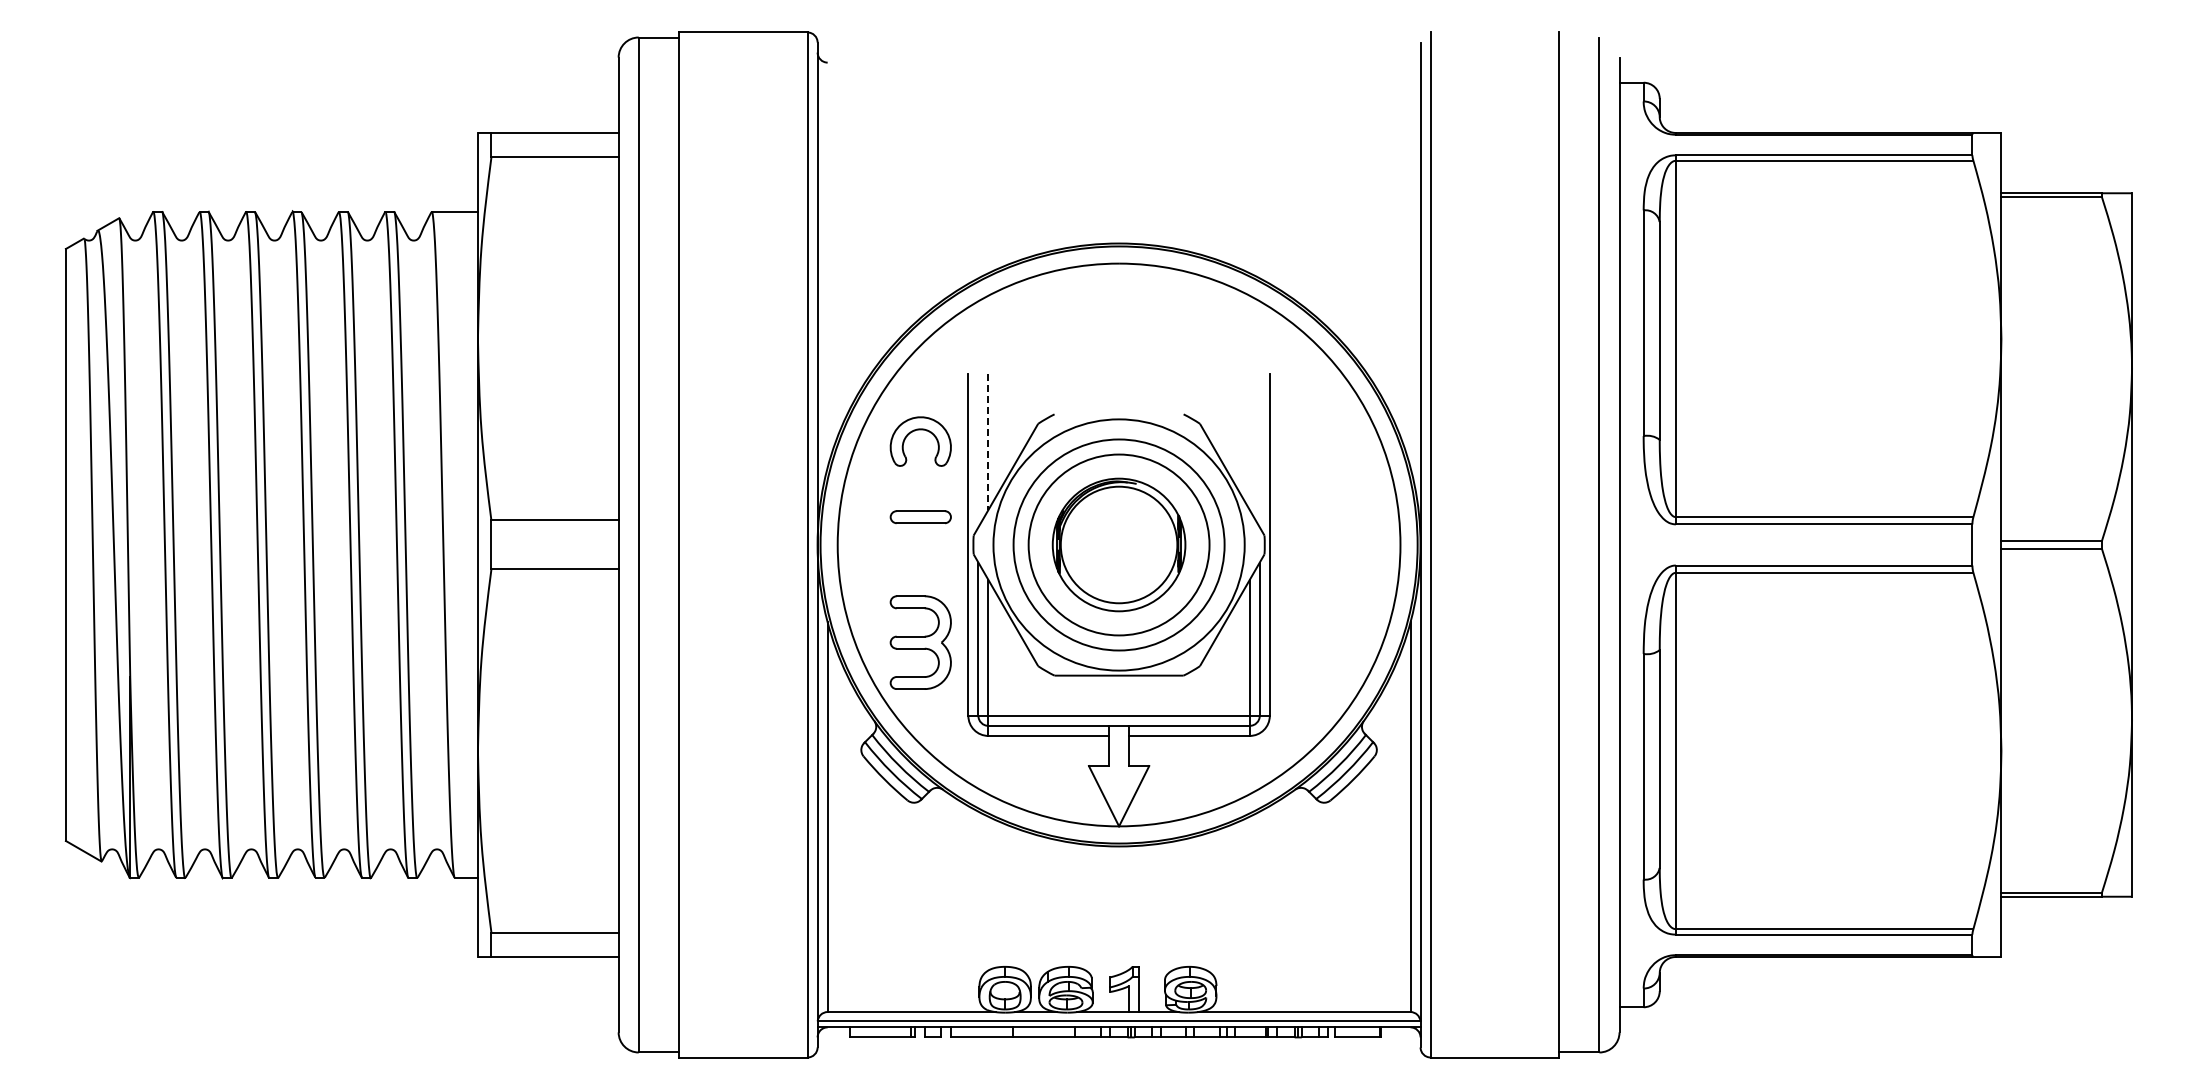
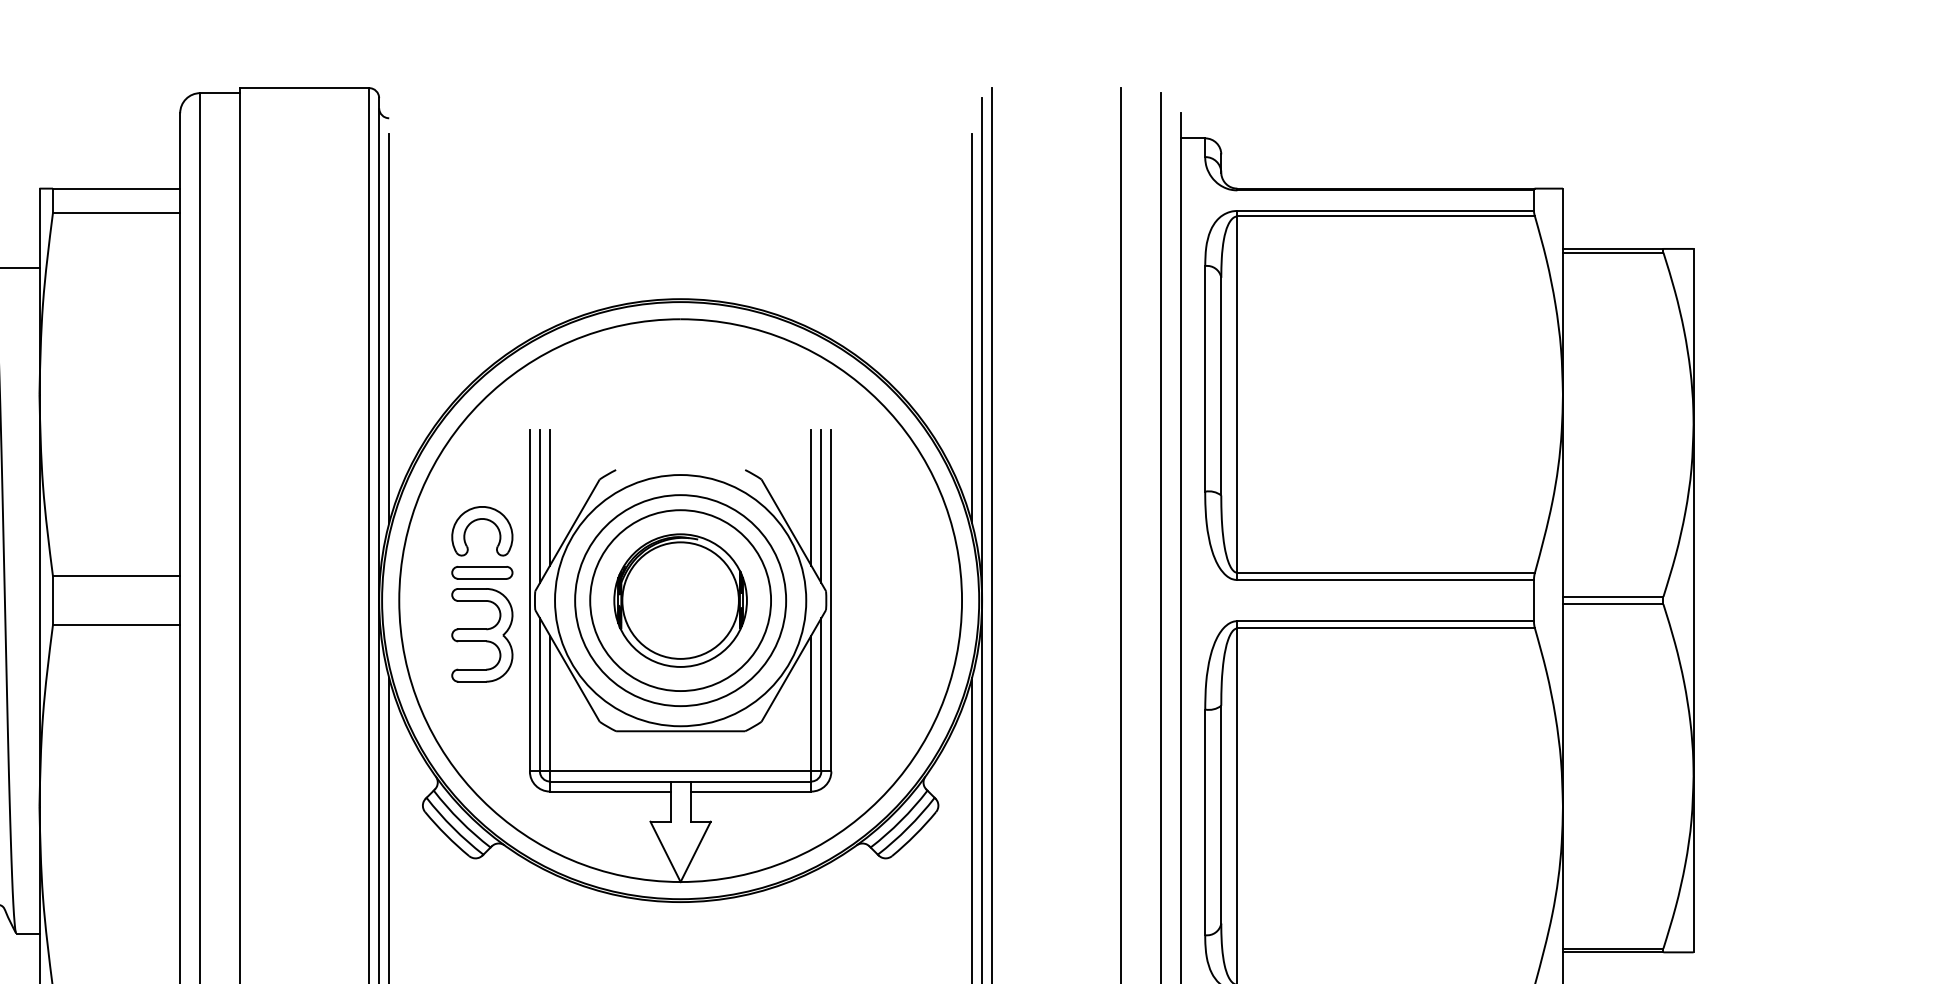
line: (827, 272) -> (389, 328), added
line: (1410, 272) -> (972, 328), added
part: (920, 430) -> (482, 520), moved
line: (1249, 441) -> (811, 497), added
line: (988, 442) -> (550, 498), dashed -> solid
line: (978, 450) -> (540, 506), added
line: (1259, 450) -> (821, 506), added
part: (920, 642) -> (482, 635), moved

